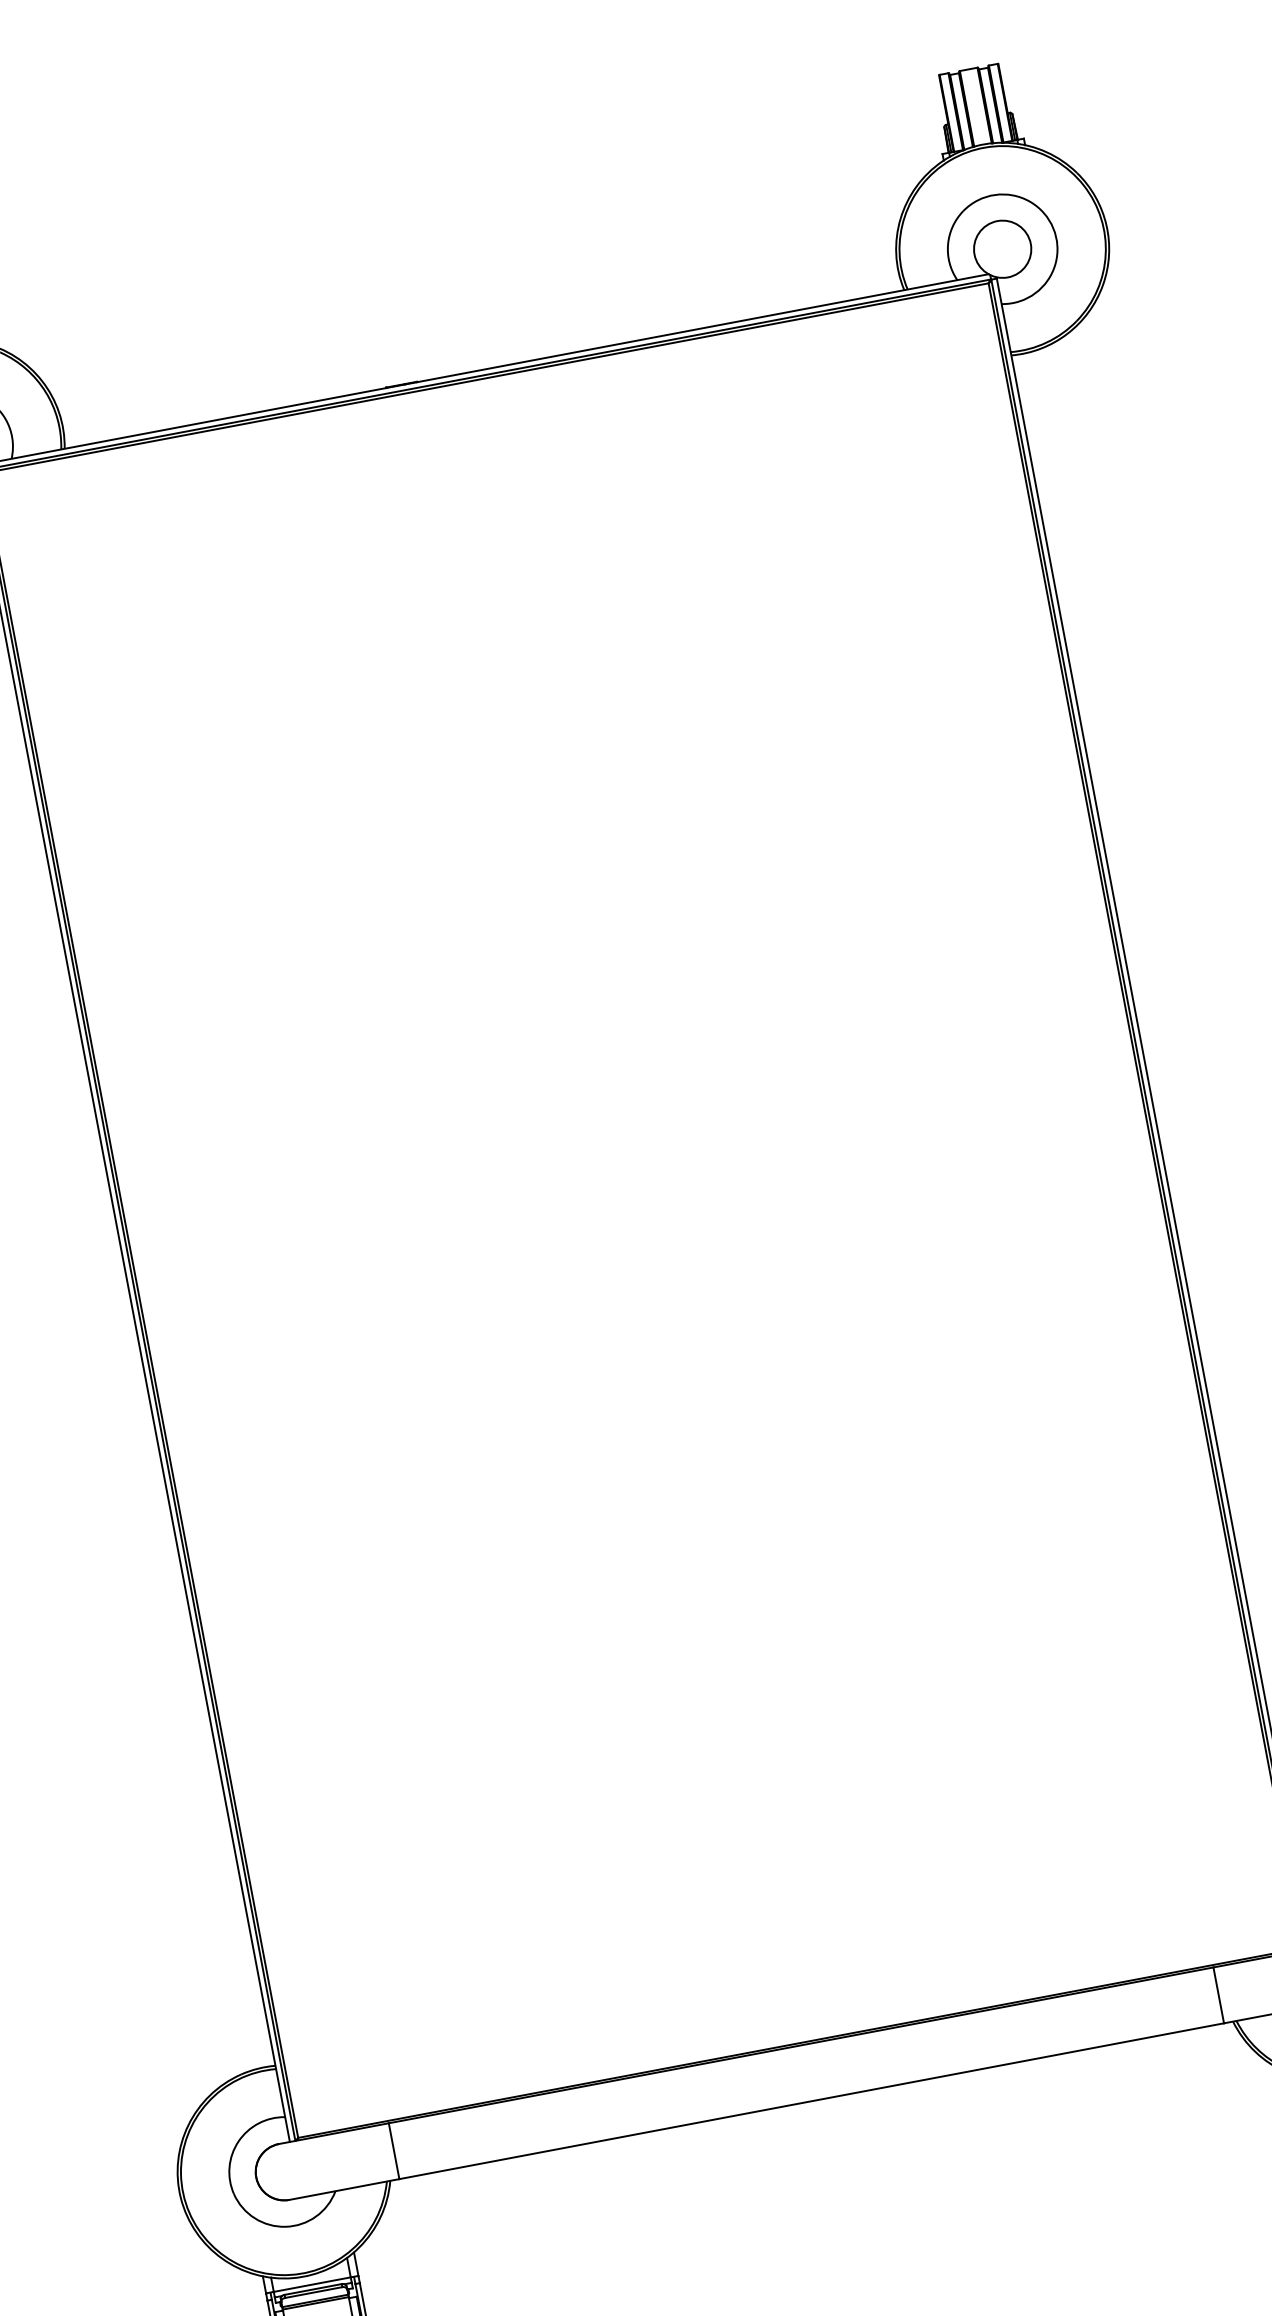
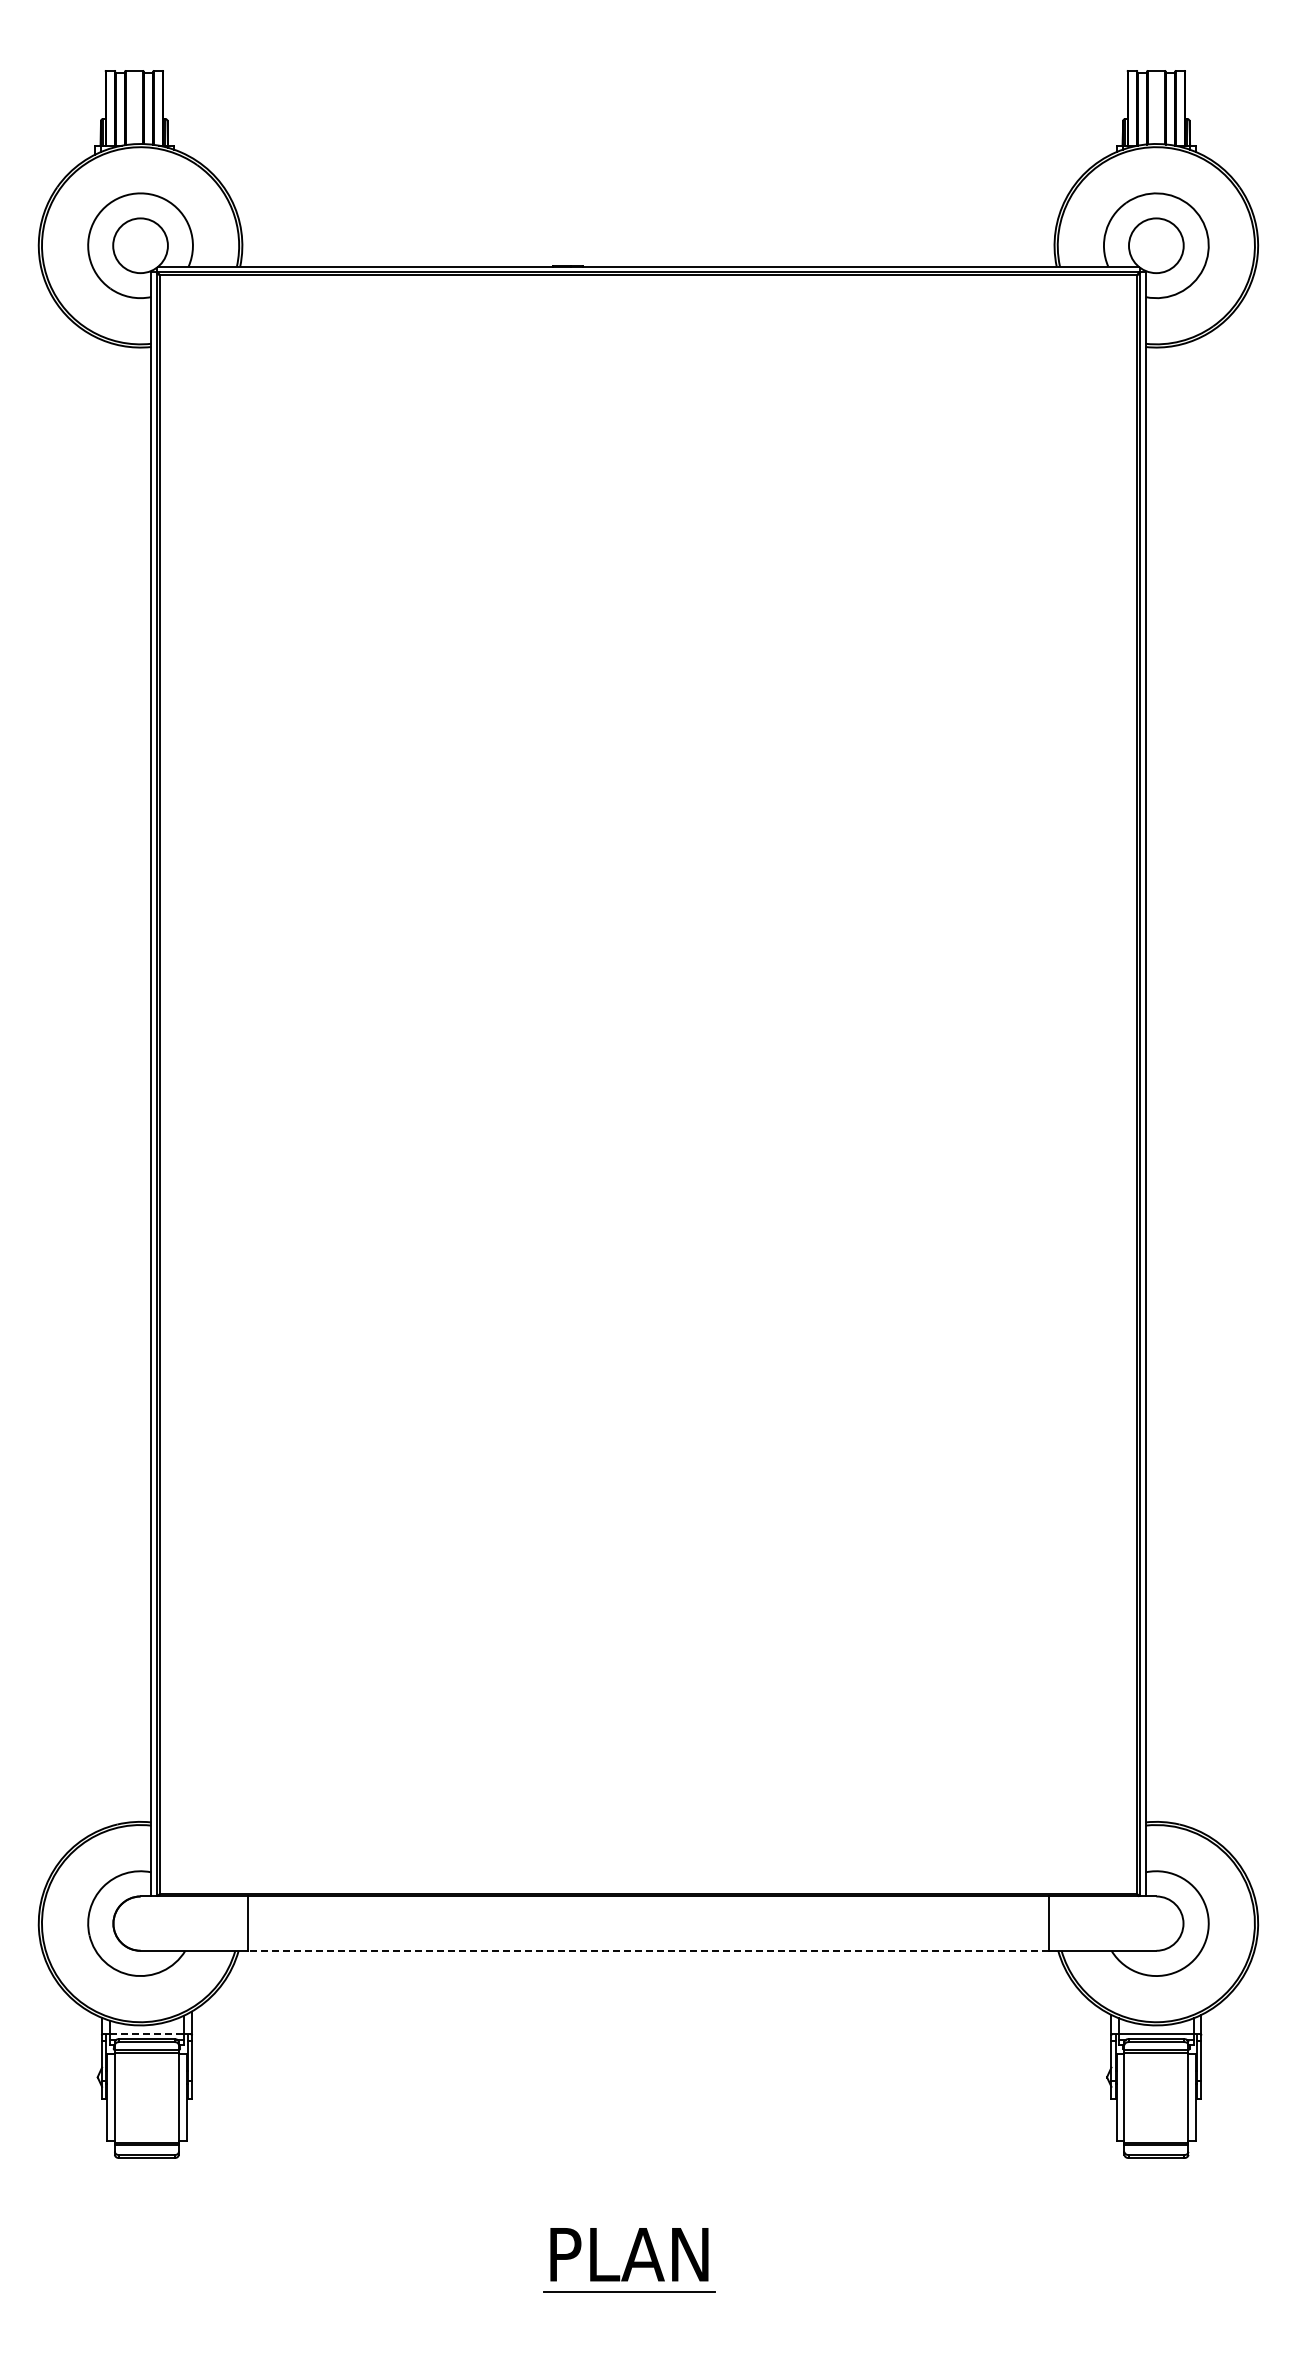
line: (811, 2100) -> (648, 1950), solid -> dashed
line: (312, 2284) -> (147, 2034), solid -> dashed

